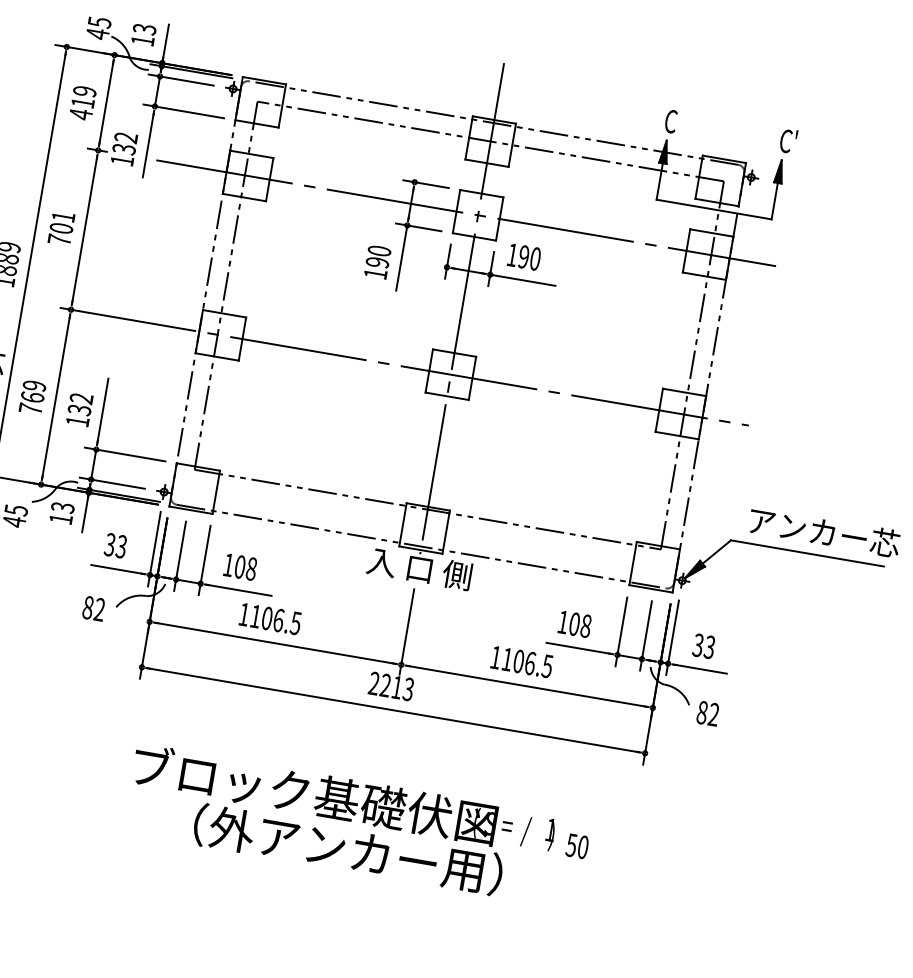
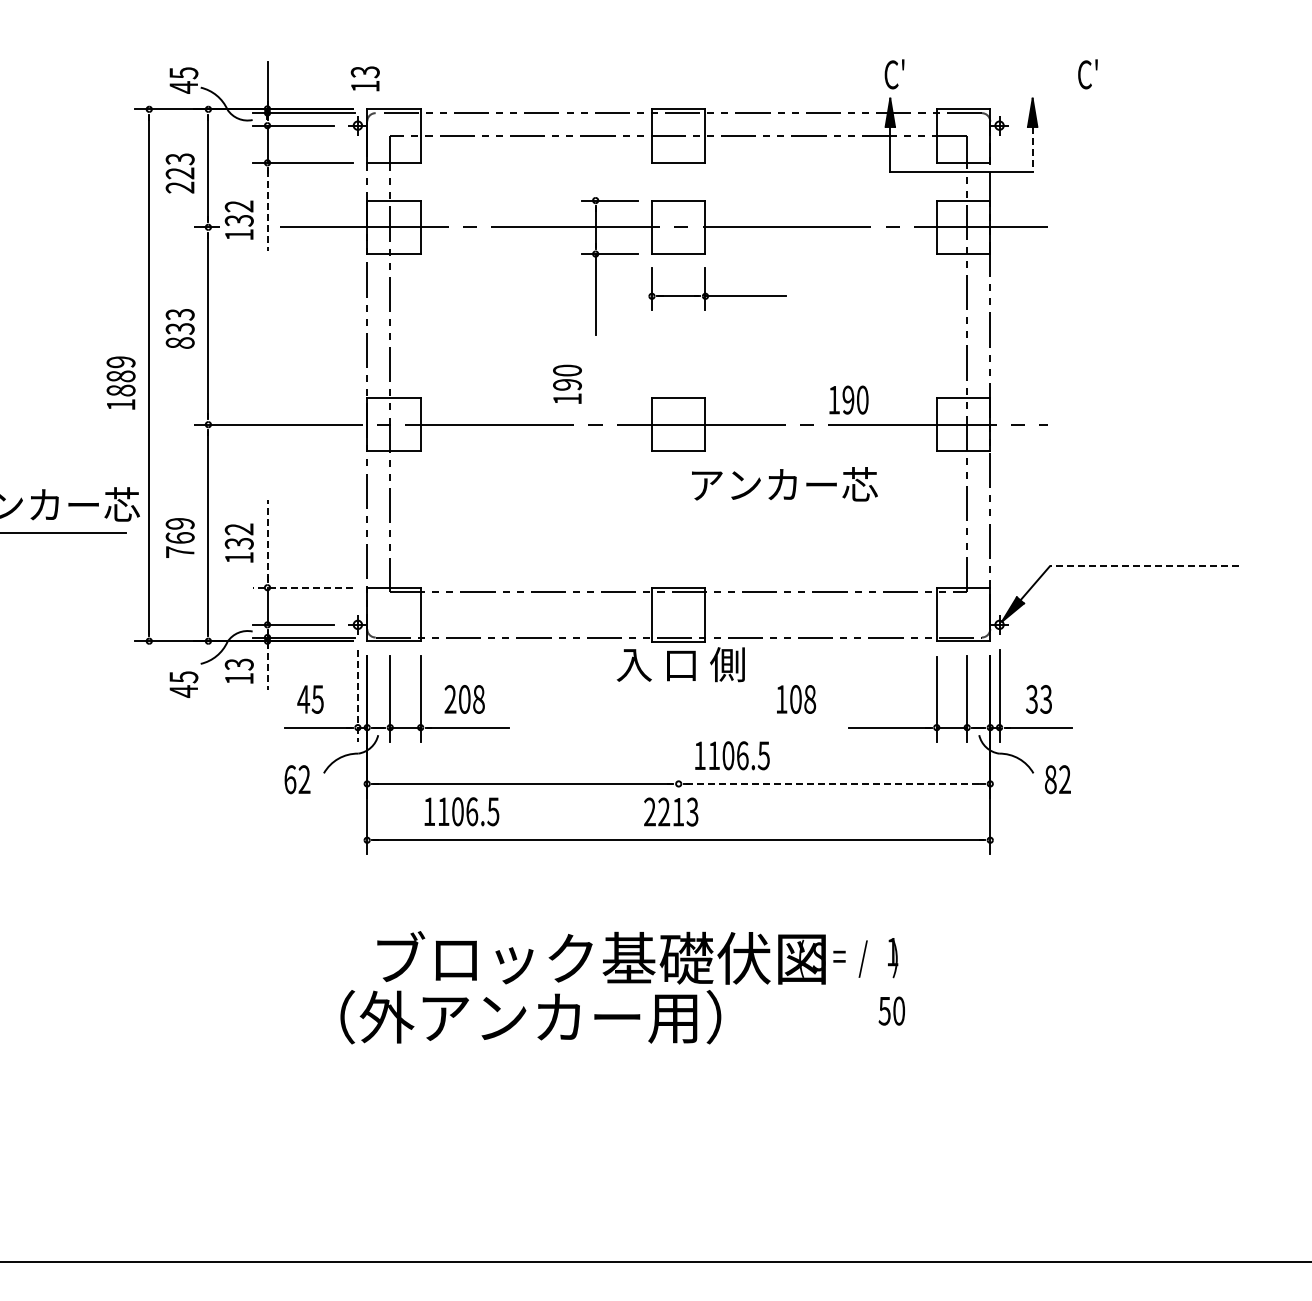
text: (143, 34) -> (364, 78), moved
text: (82, 102) -> (179, 173), 419 -> 223
text: (682, 114) -> (903, 64), C -> C'
text: (788, 141) -> (1087, 74), moved
line: (148, 144) -> (267, 210), solid -> dashed
line: (774, 201) -> (1032, 149), solid -> dashed
text: (60, 228) -> (179, 328), 701 -> 833
text: (524, 256) -> (848, 399), moved
text: (377, 261) -> (567, 383), moved
line: (462, 308) -> (678, 342), removed
line: (102, 410) -> (267, 539), solid -> dashed
line: (125, 454) -> (303, 587), solid -> dashed
line: (85, 513) -> (267, 666), solid -> dashed
text: (824, 532) -> (784, 484), moved
text: (115, 545) -> (310, 699), 33 -> 45
line: (153, 549) -> (357, 696), solid -> dashed
line: (807, 553) -> (1144, 566), solid -> dashed
text: (228, 565) -> (450, 699), 108 -> 208
text: (88, 607) -> (290, 779), 82 -> 62
text: (270, 618) -> (461, 811), moved
text: (575, 624) -> (796, 699), moved
line: (406, 632) -> (678, 743), removed
text: (522, 661) -> (732, 755), moved
line: (527, 685) -> (834, 783), solid -> dashed
text: (577, 845) -> (891, 1010), moved
text: (347, 849) -> (530, 1017), moved

